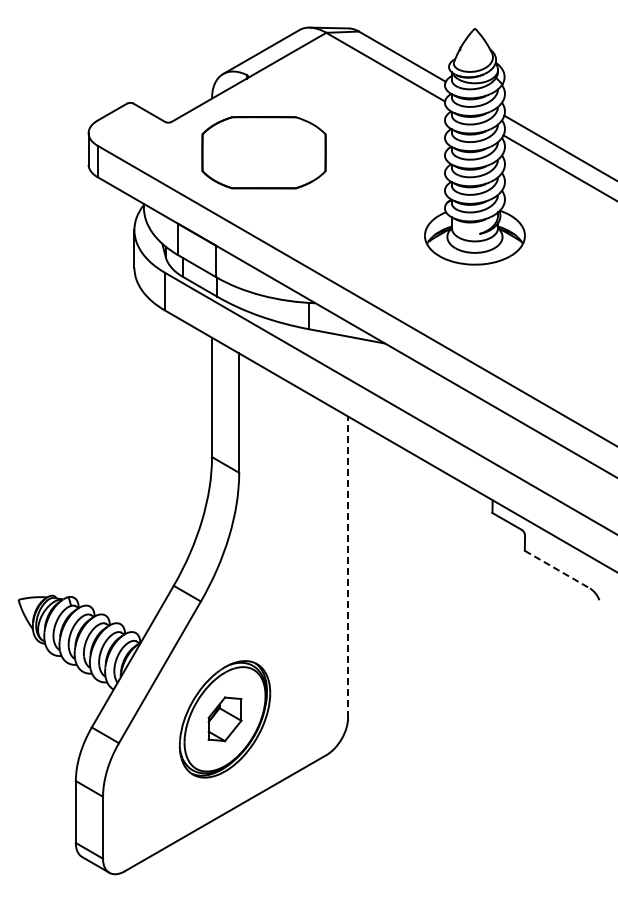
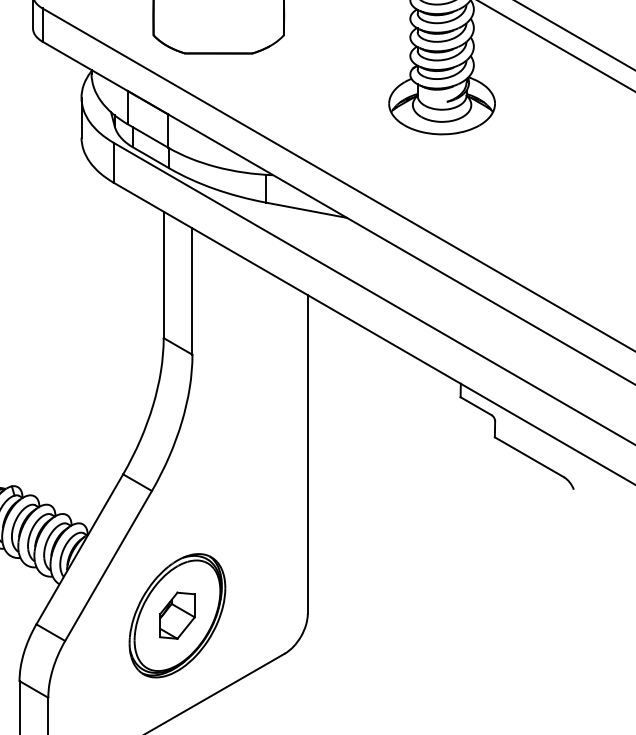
line: (348, 567) -> (308, 454), dashed -> solid
line: (557, 569) -> (529, 457), dashed -> solid

